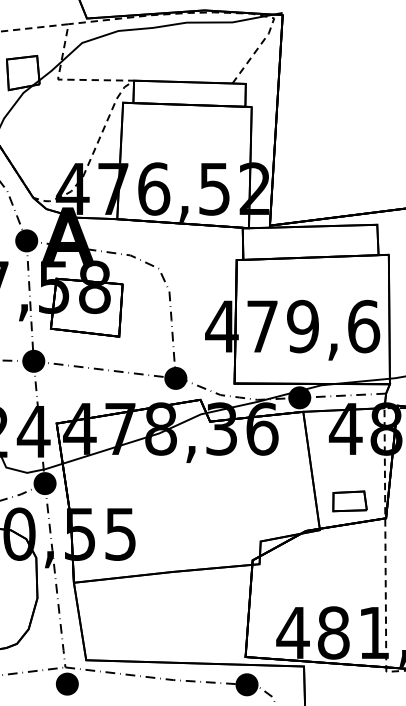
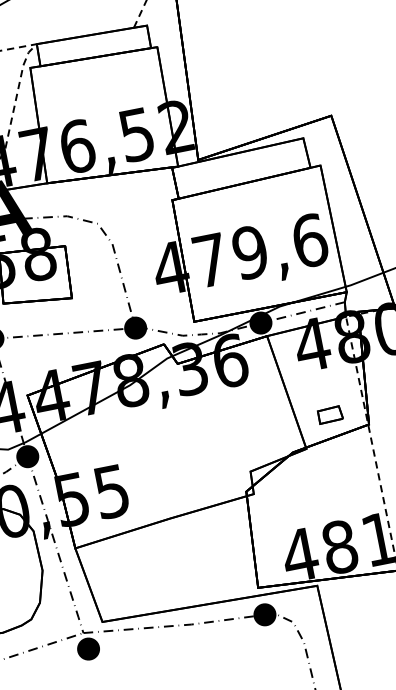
part: (349, 501) -> (329, 415), size x0.7

